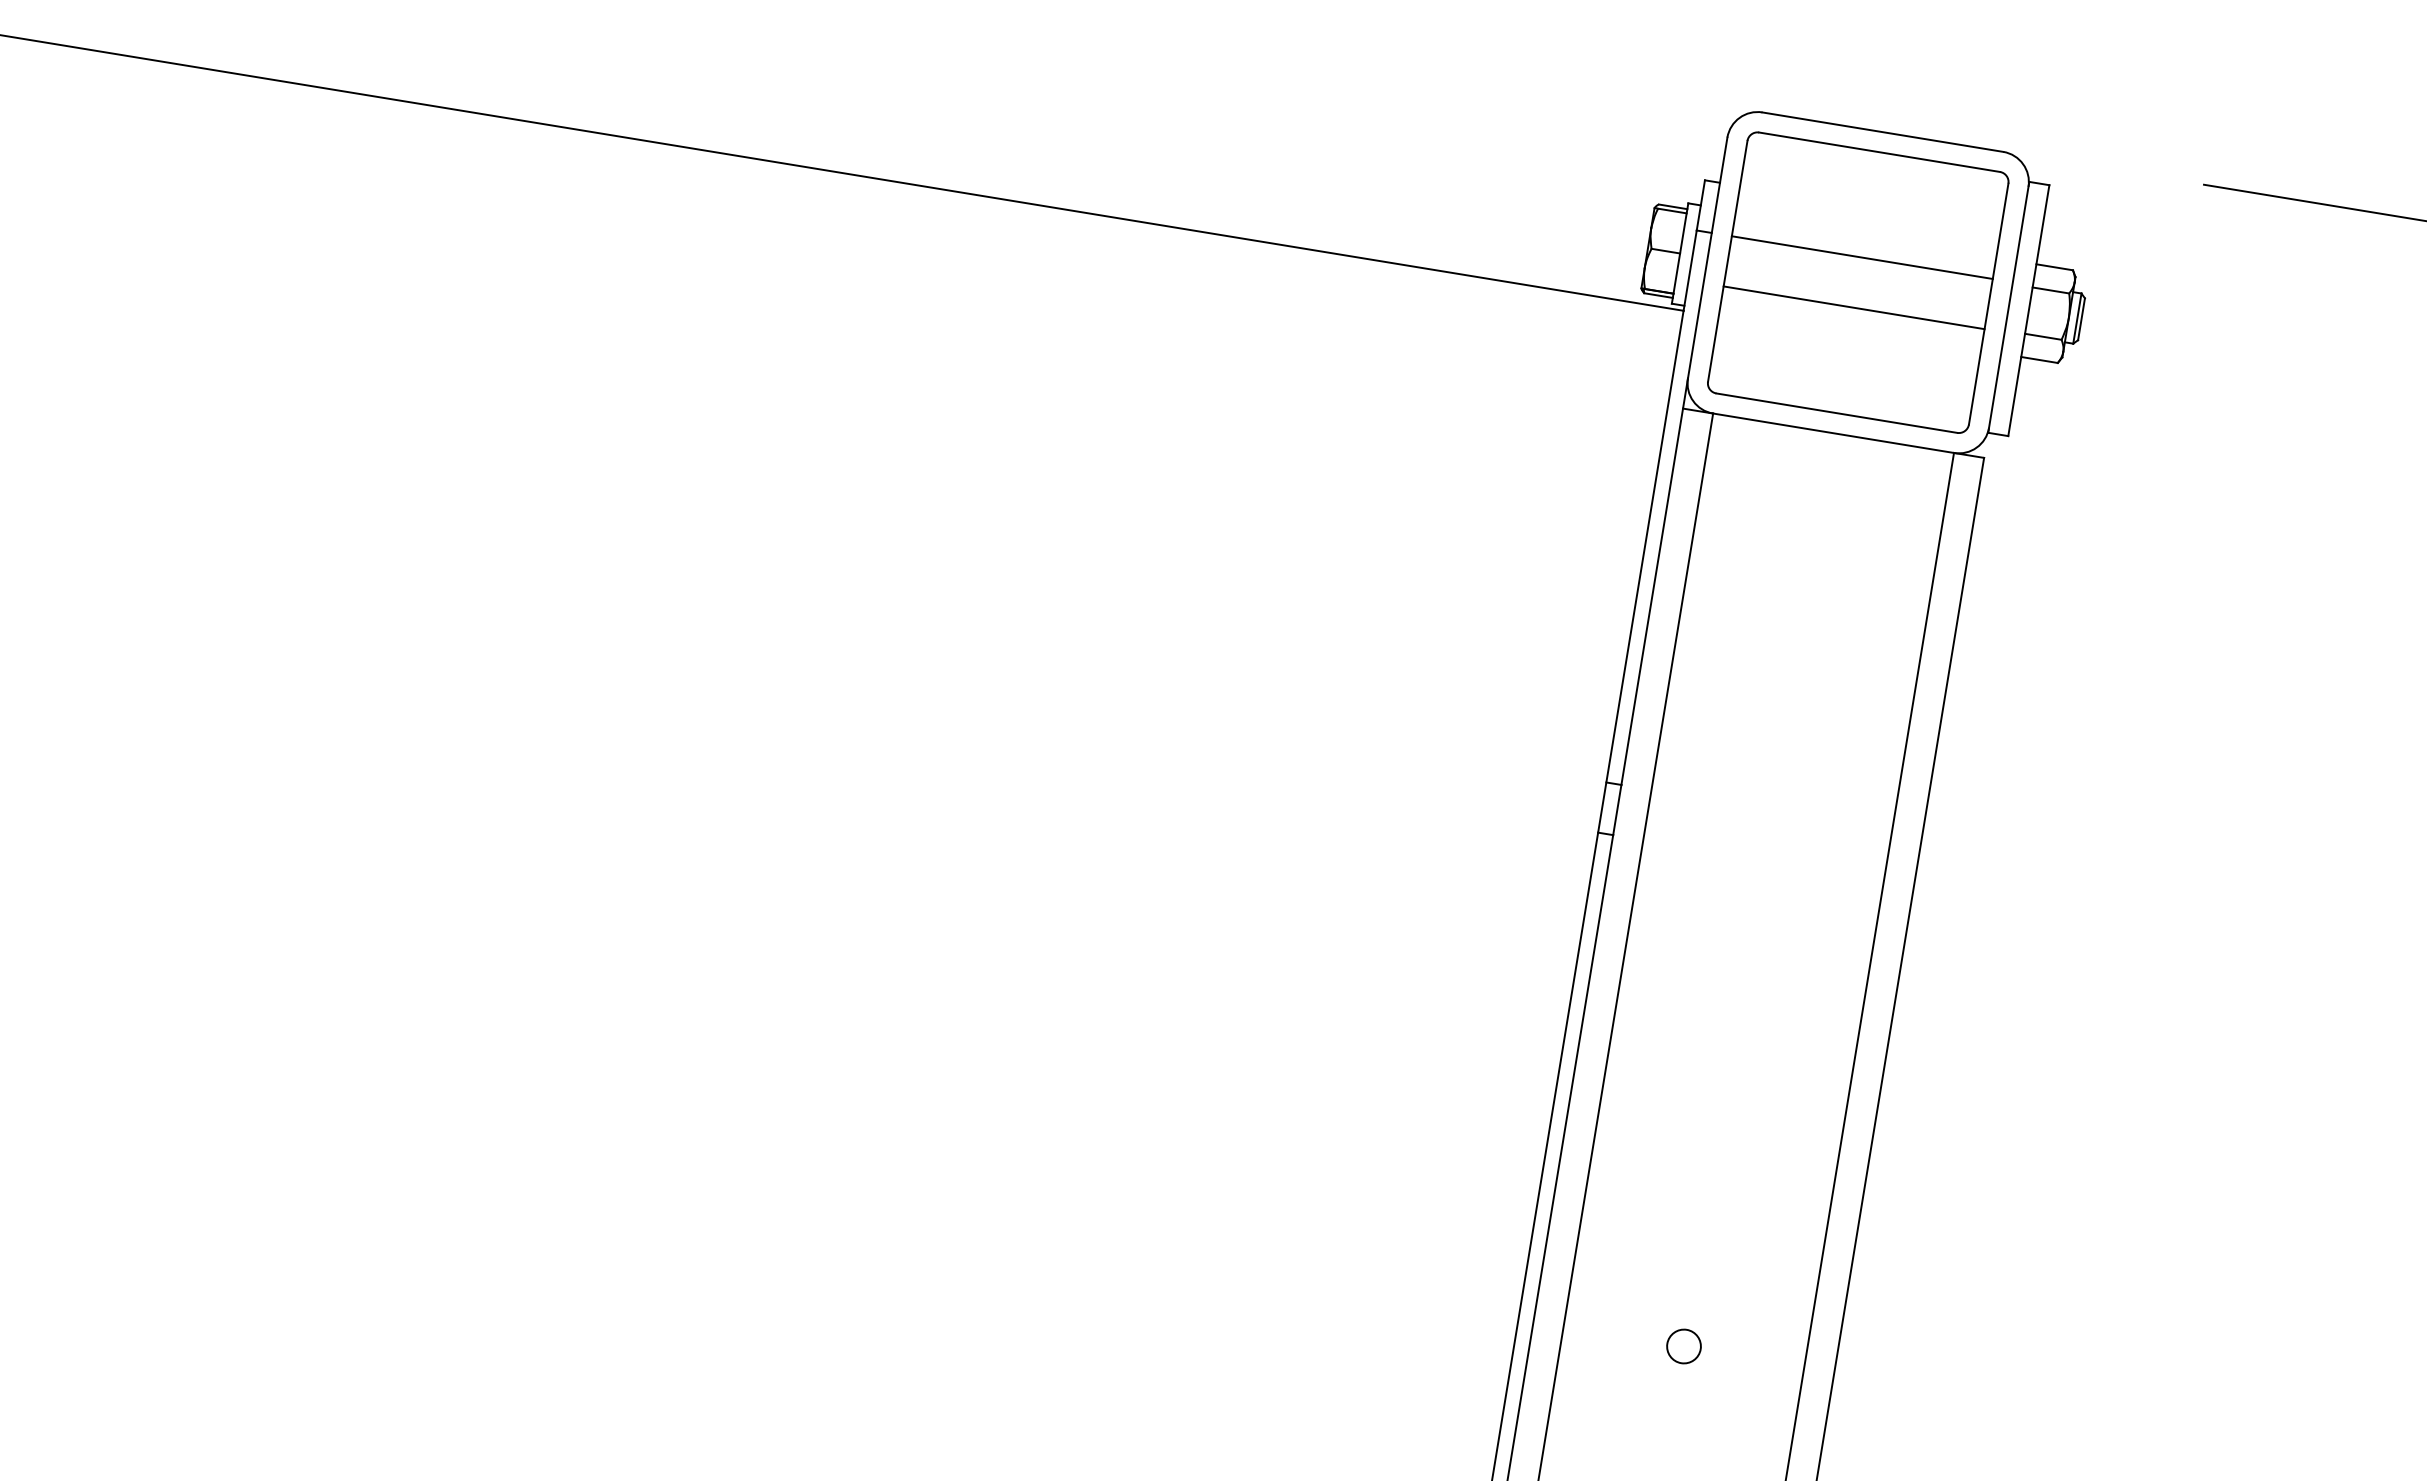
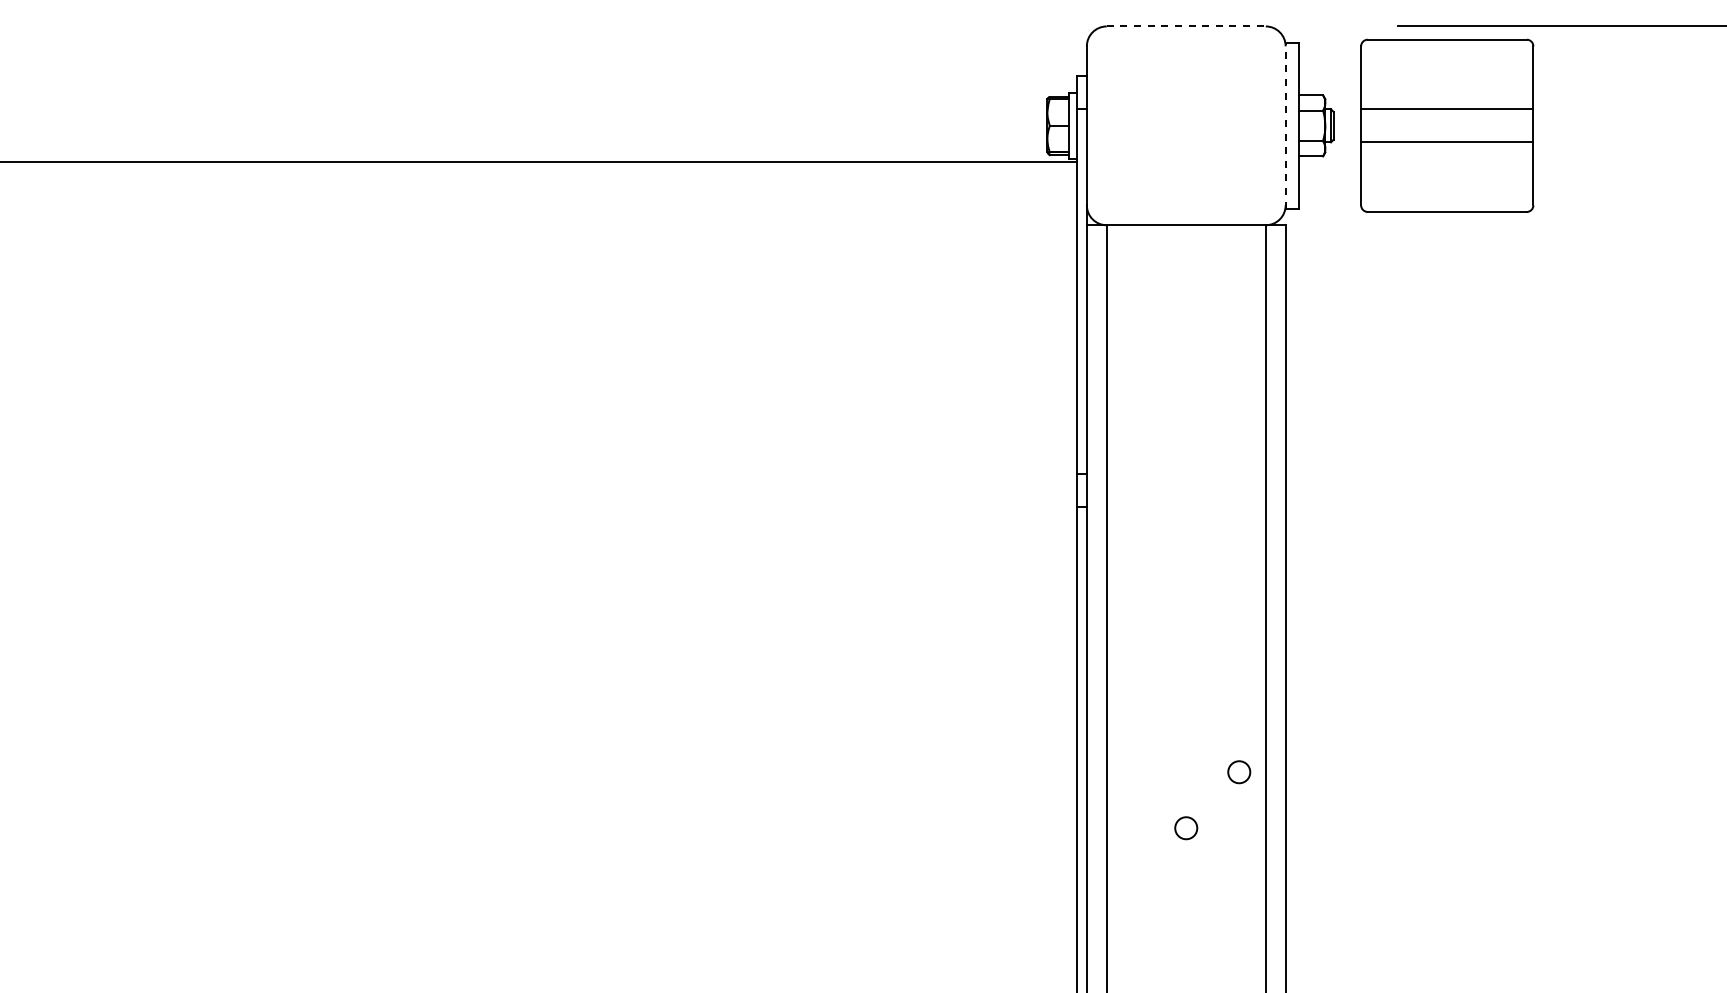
line: (1883, 132) -> (1186, 26), solid -> dashed
part: (1858, 282) -> (1447, 125), moved
line: (2008, 306) -> (1285, 125), solid -> dashed
circle: (1778, 1275) -> (1239, 772), added

